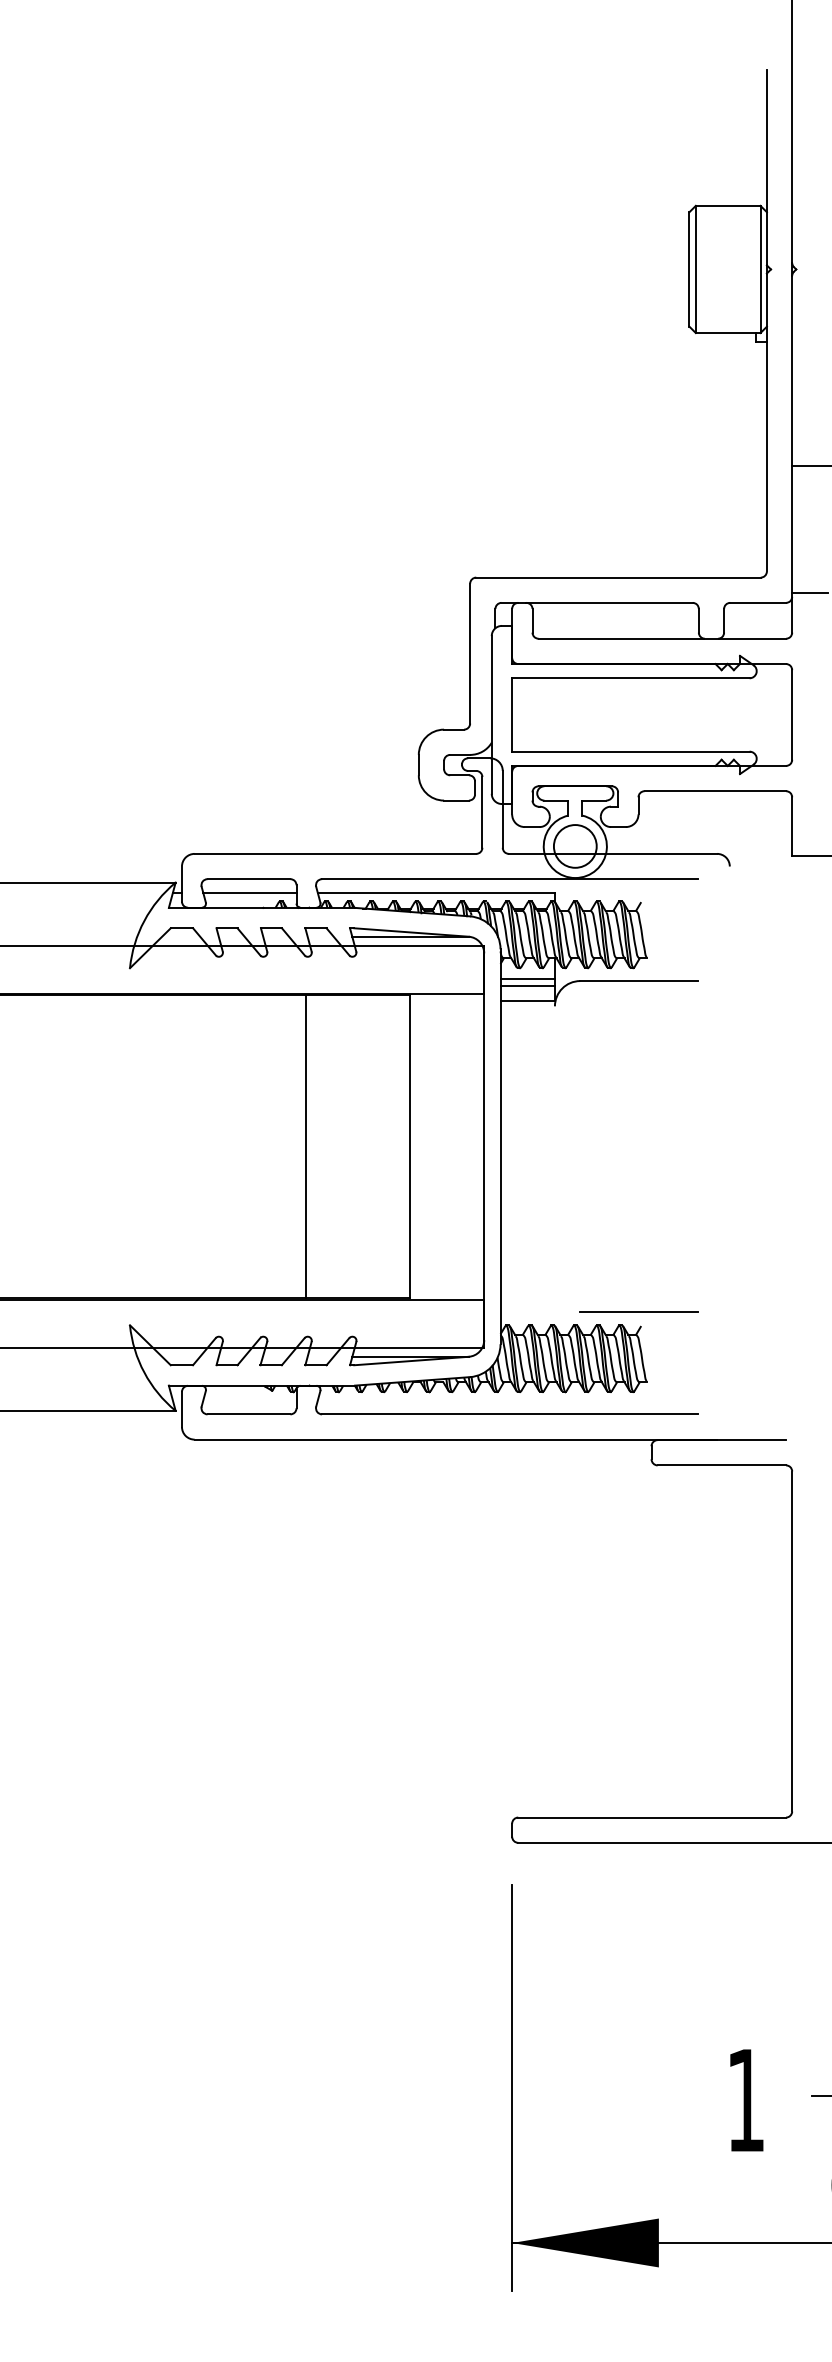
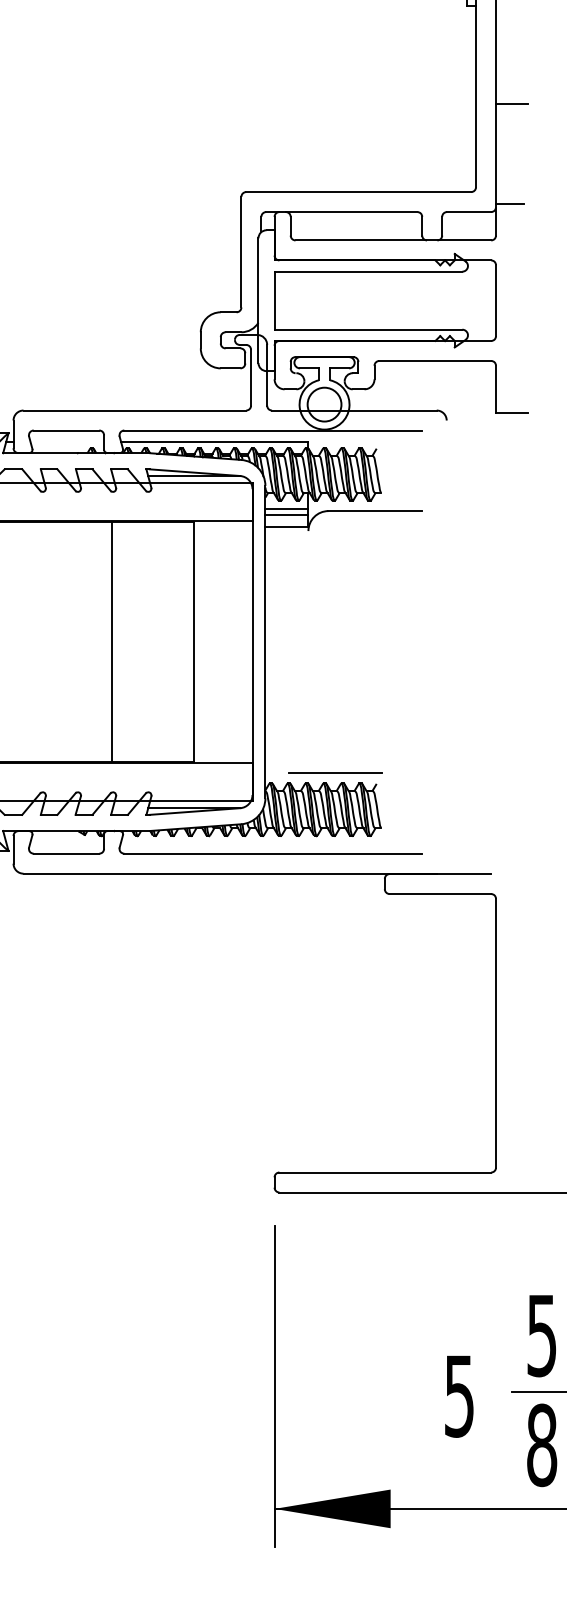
line: (249, 893) -> (66, 441), removed
line: (638, 1311) -> (334, 772), moved
text: (745, 2101) -> (459, 1397), 1 -> 5

